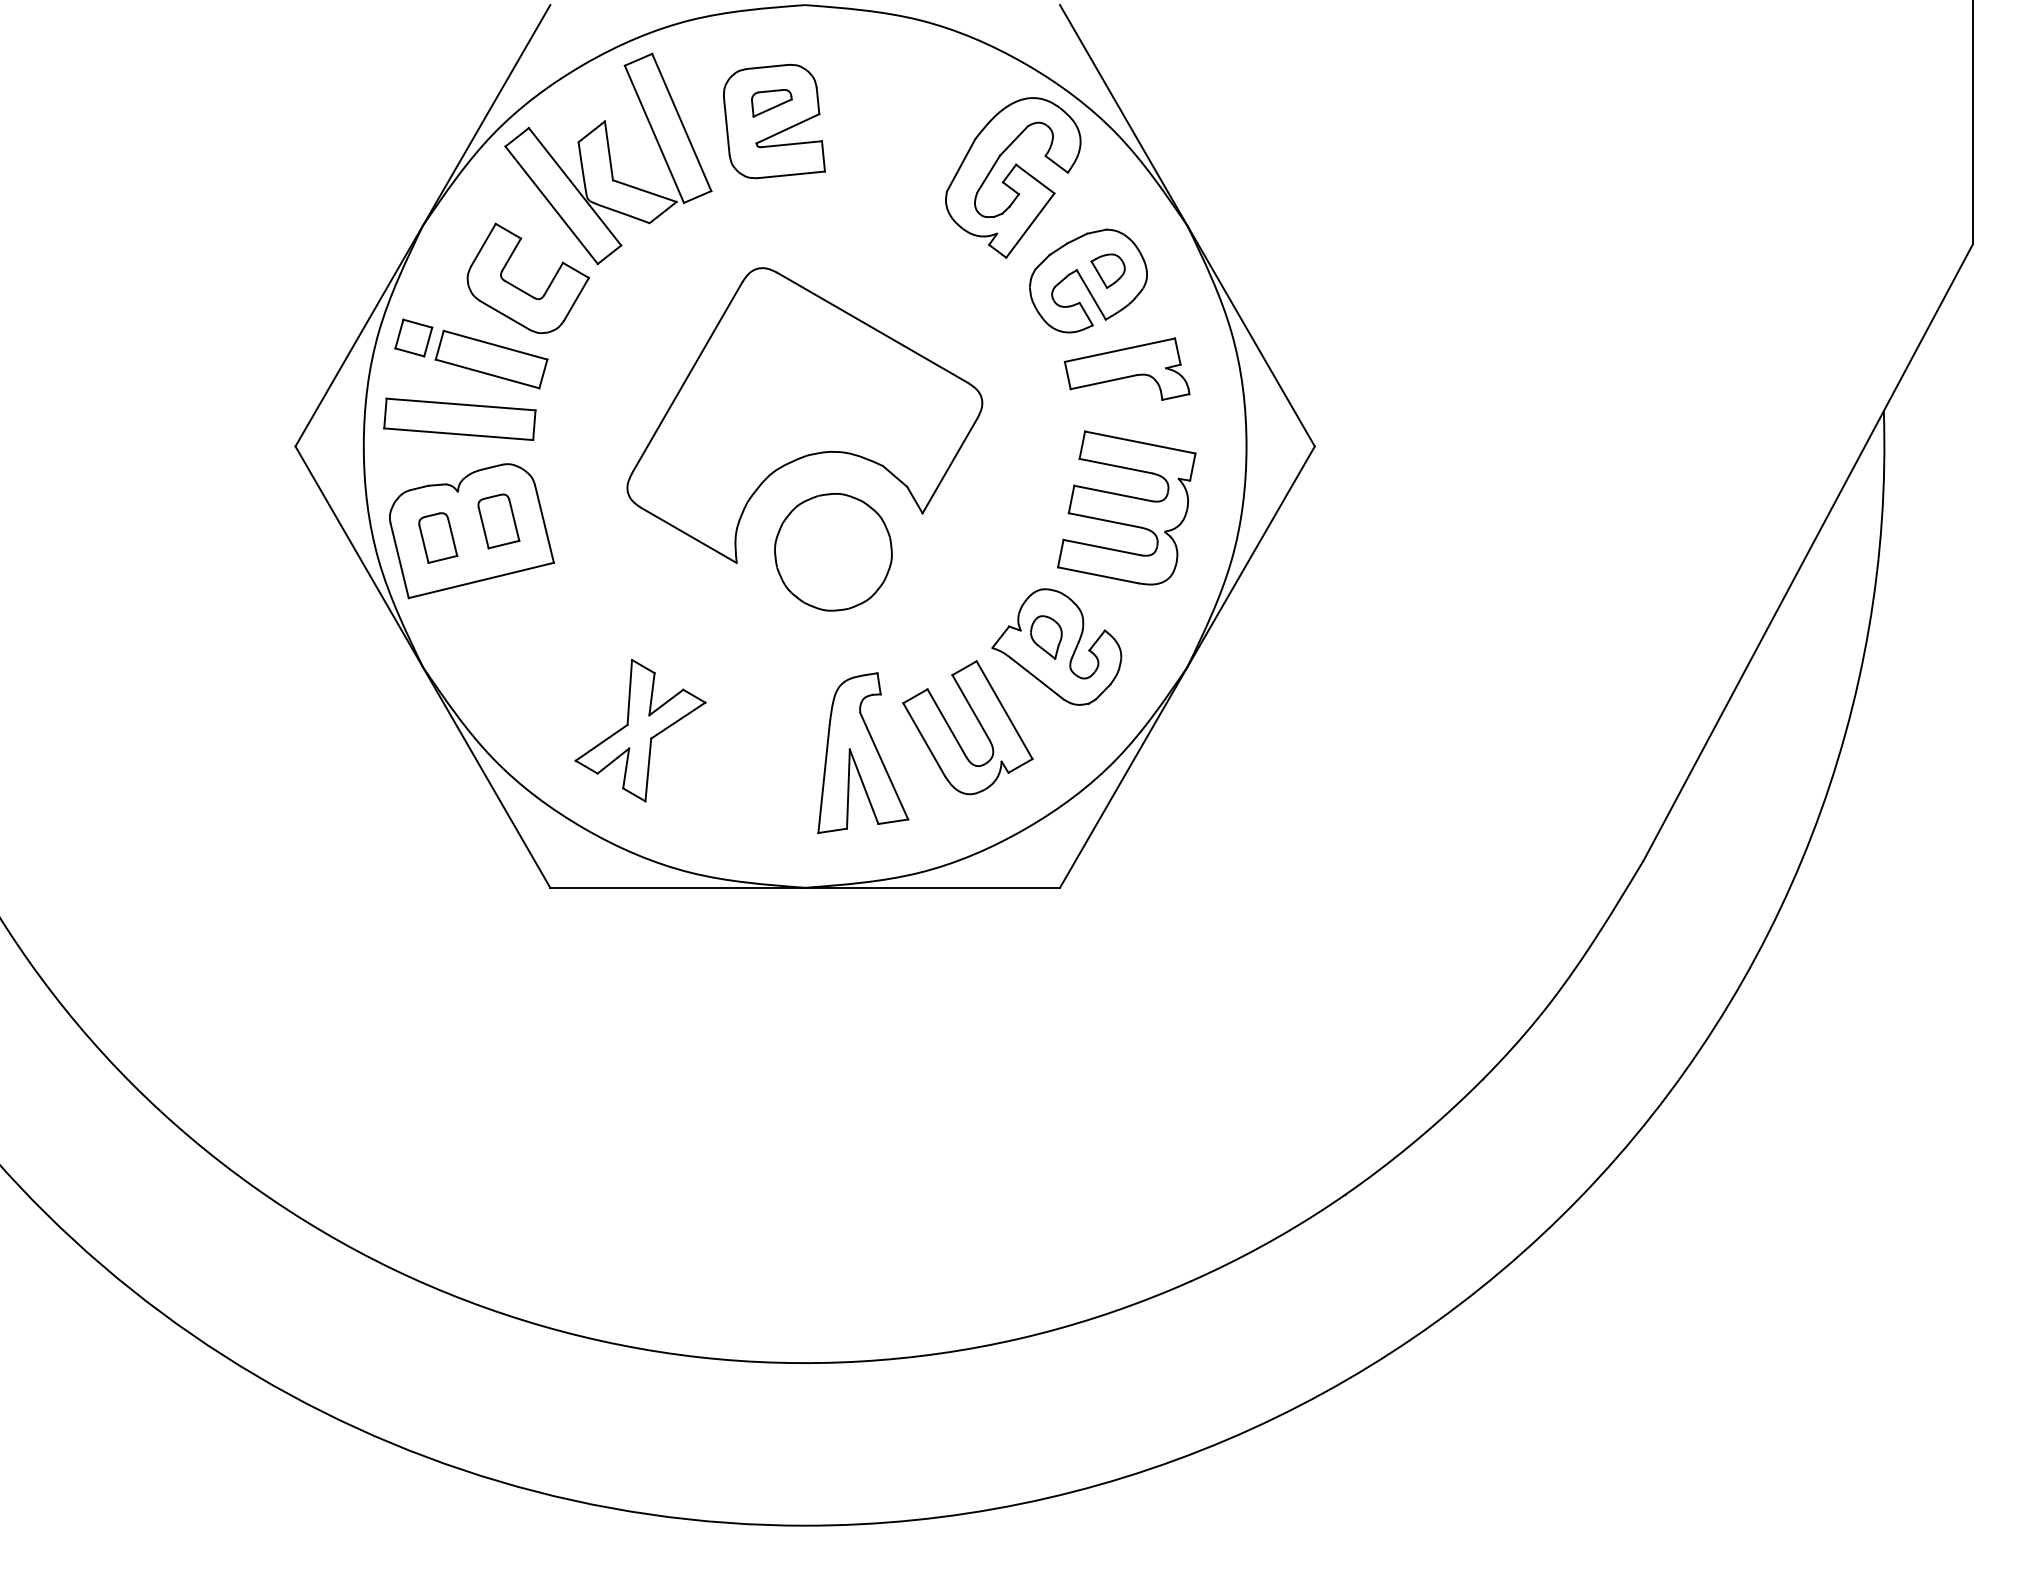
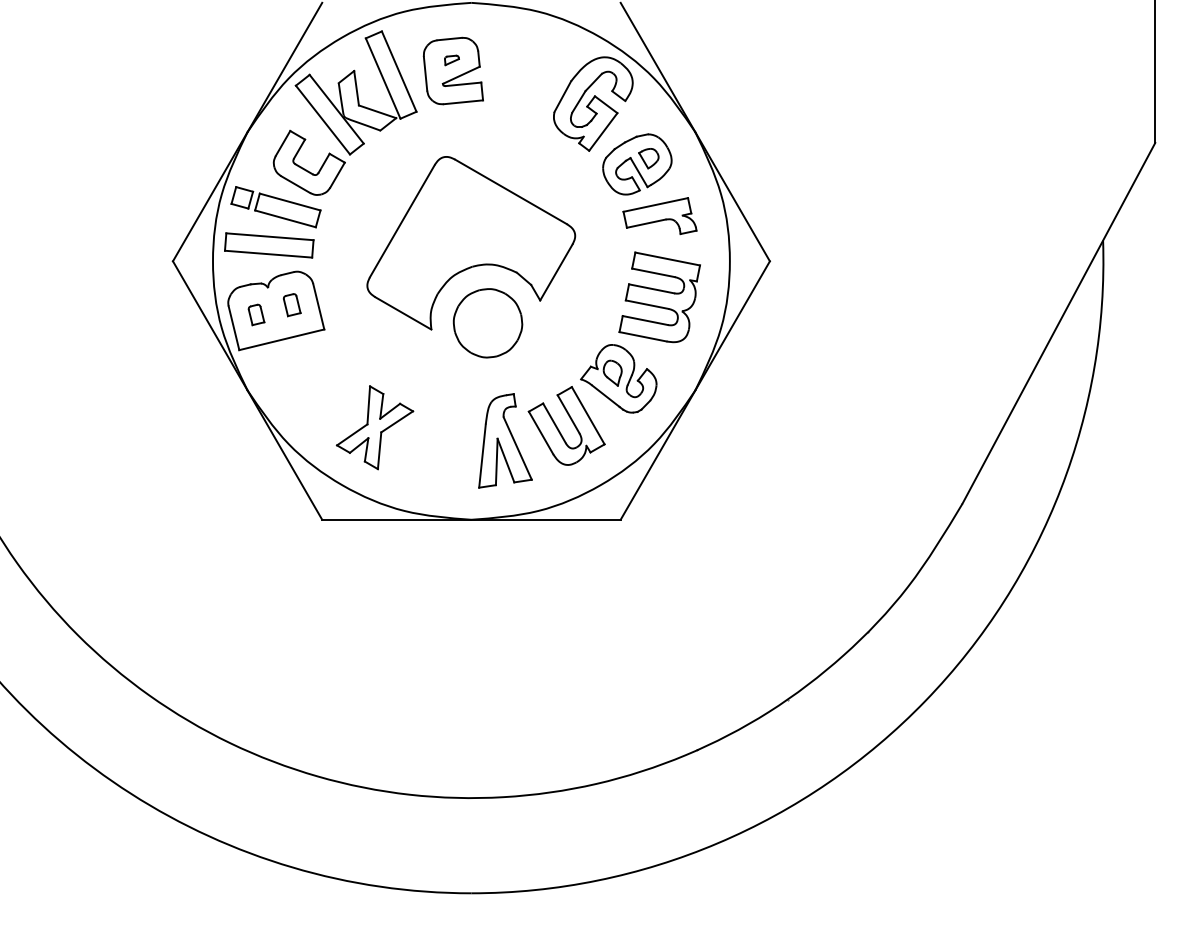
part: (771, 103) -> (451, 60), size x0.6
part: (499, 520) -> (292, 304), size x0.7
part: (438, 537) -> (256, 314), size x0.7

